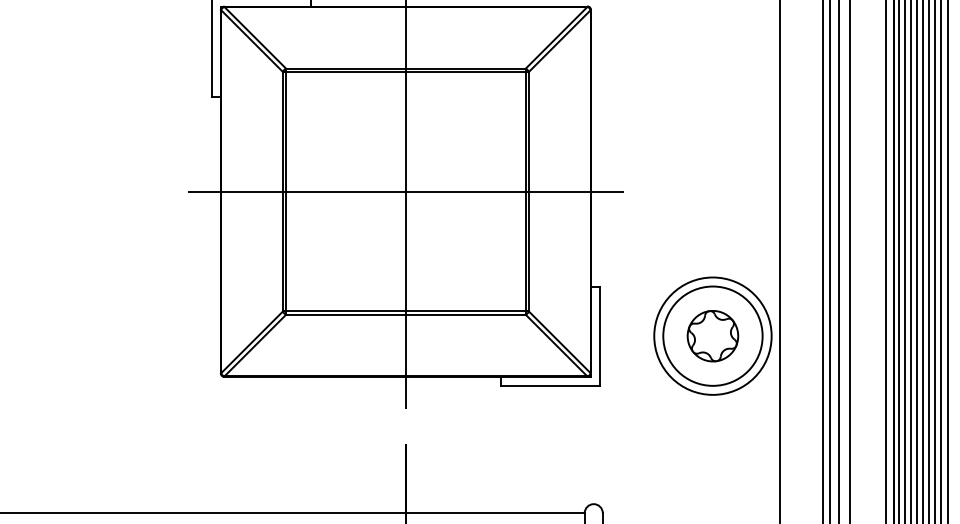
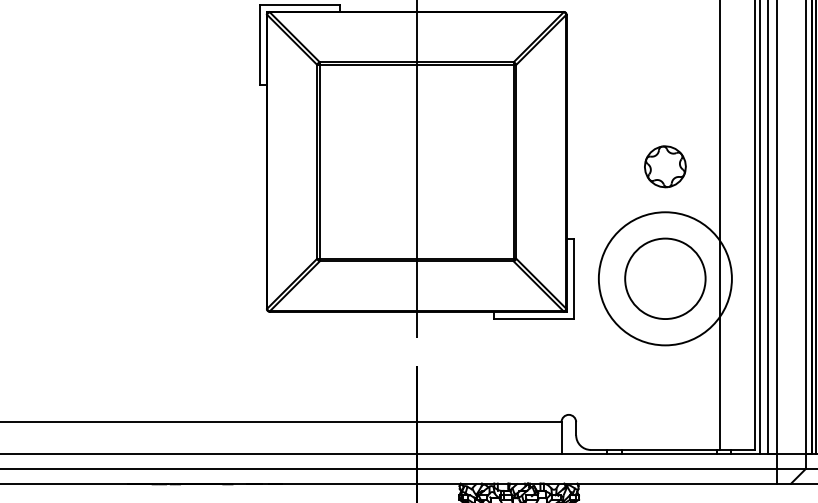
line: (405, 191) -> (416, 161), removed
circle: (711, 335) -> (664, 278), size x1.4
part: (713, 335) -> (665, 166), moved

